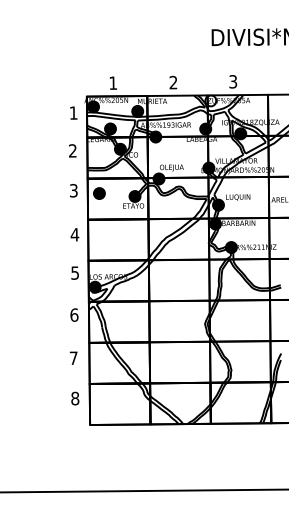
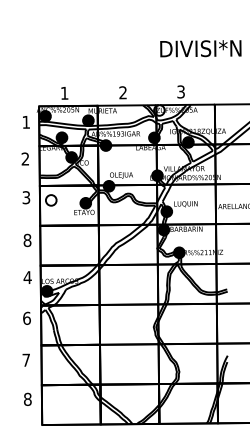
fill: (98, 193) -> (50, 200), removed
text: (74, 234) -> (27, 240), 4 -> 8
text: (74, 272) -> (27, 277), 5 -> 4

